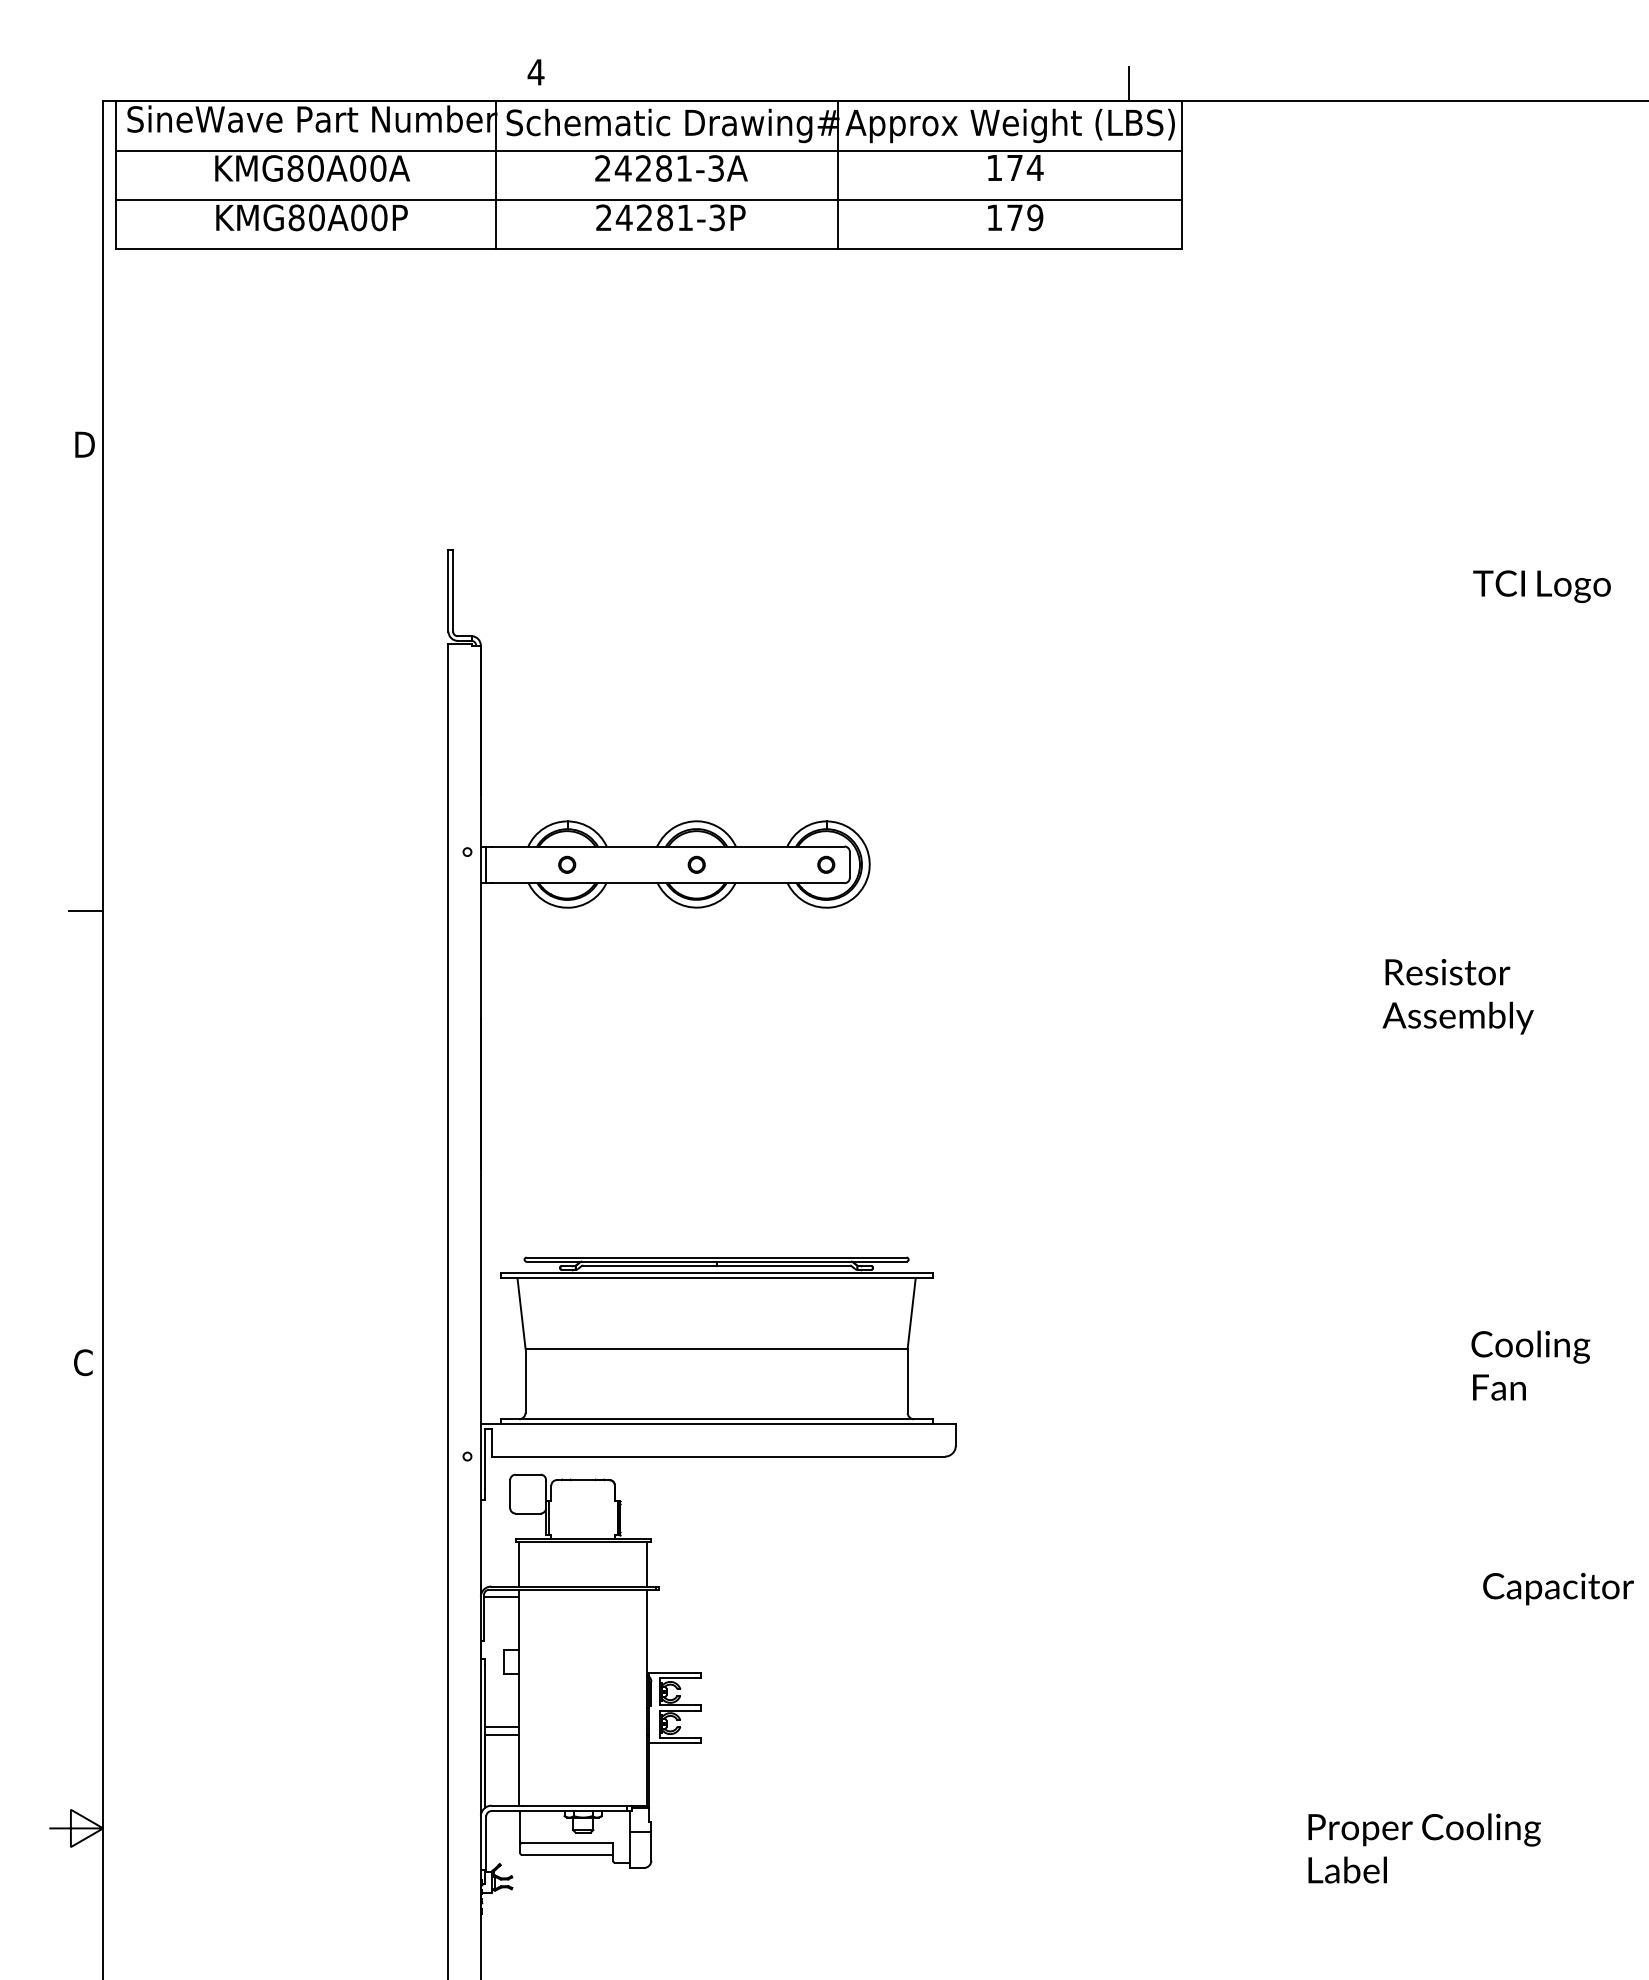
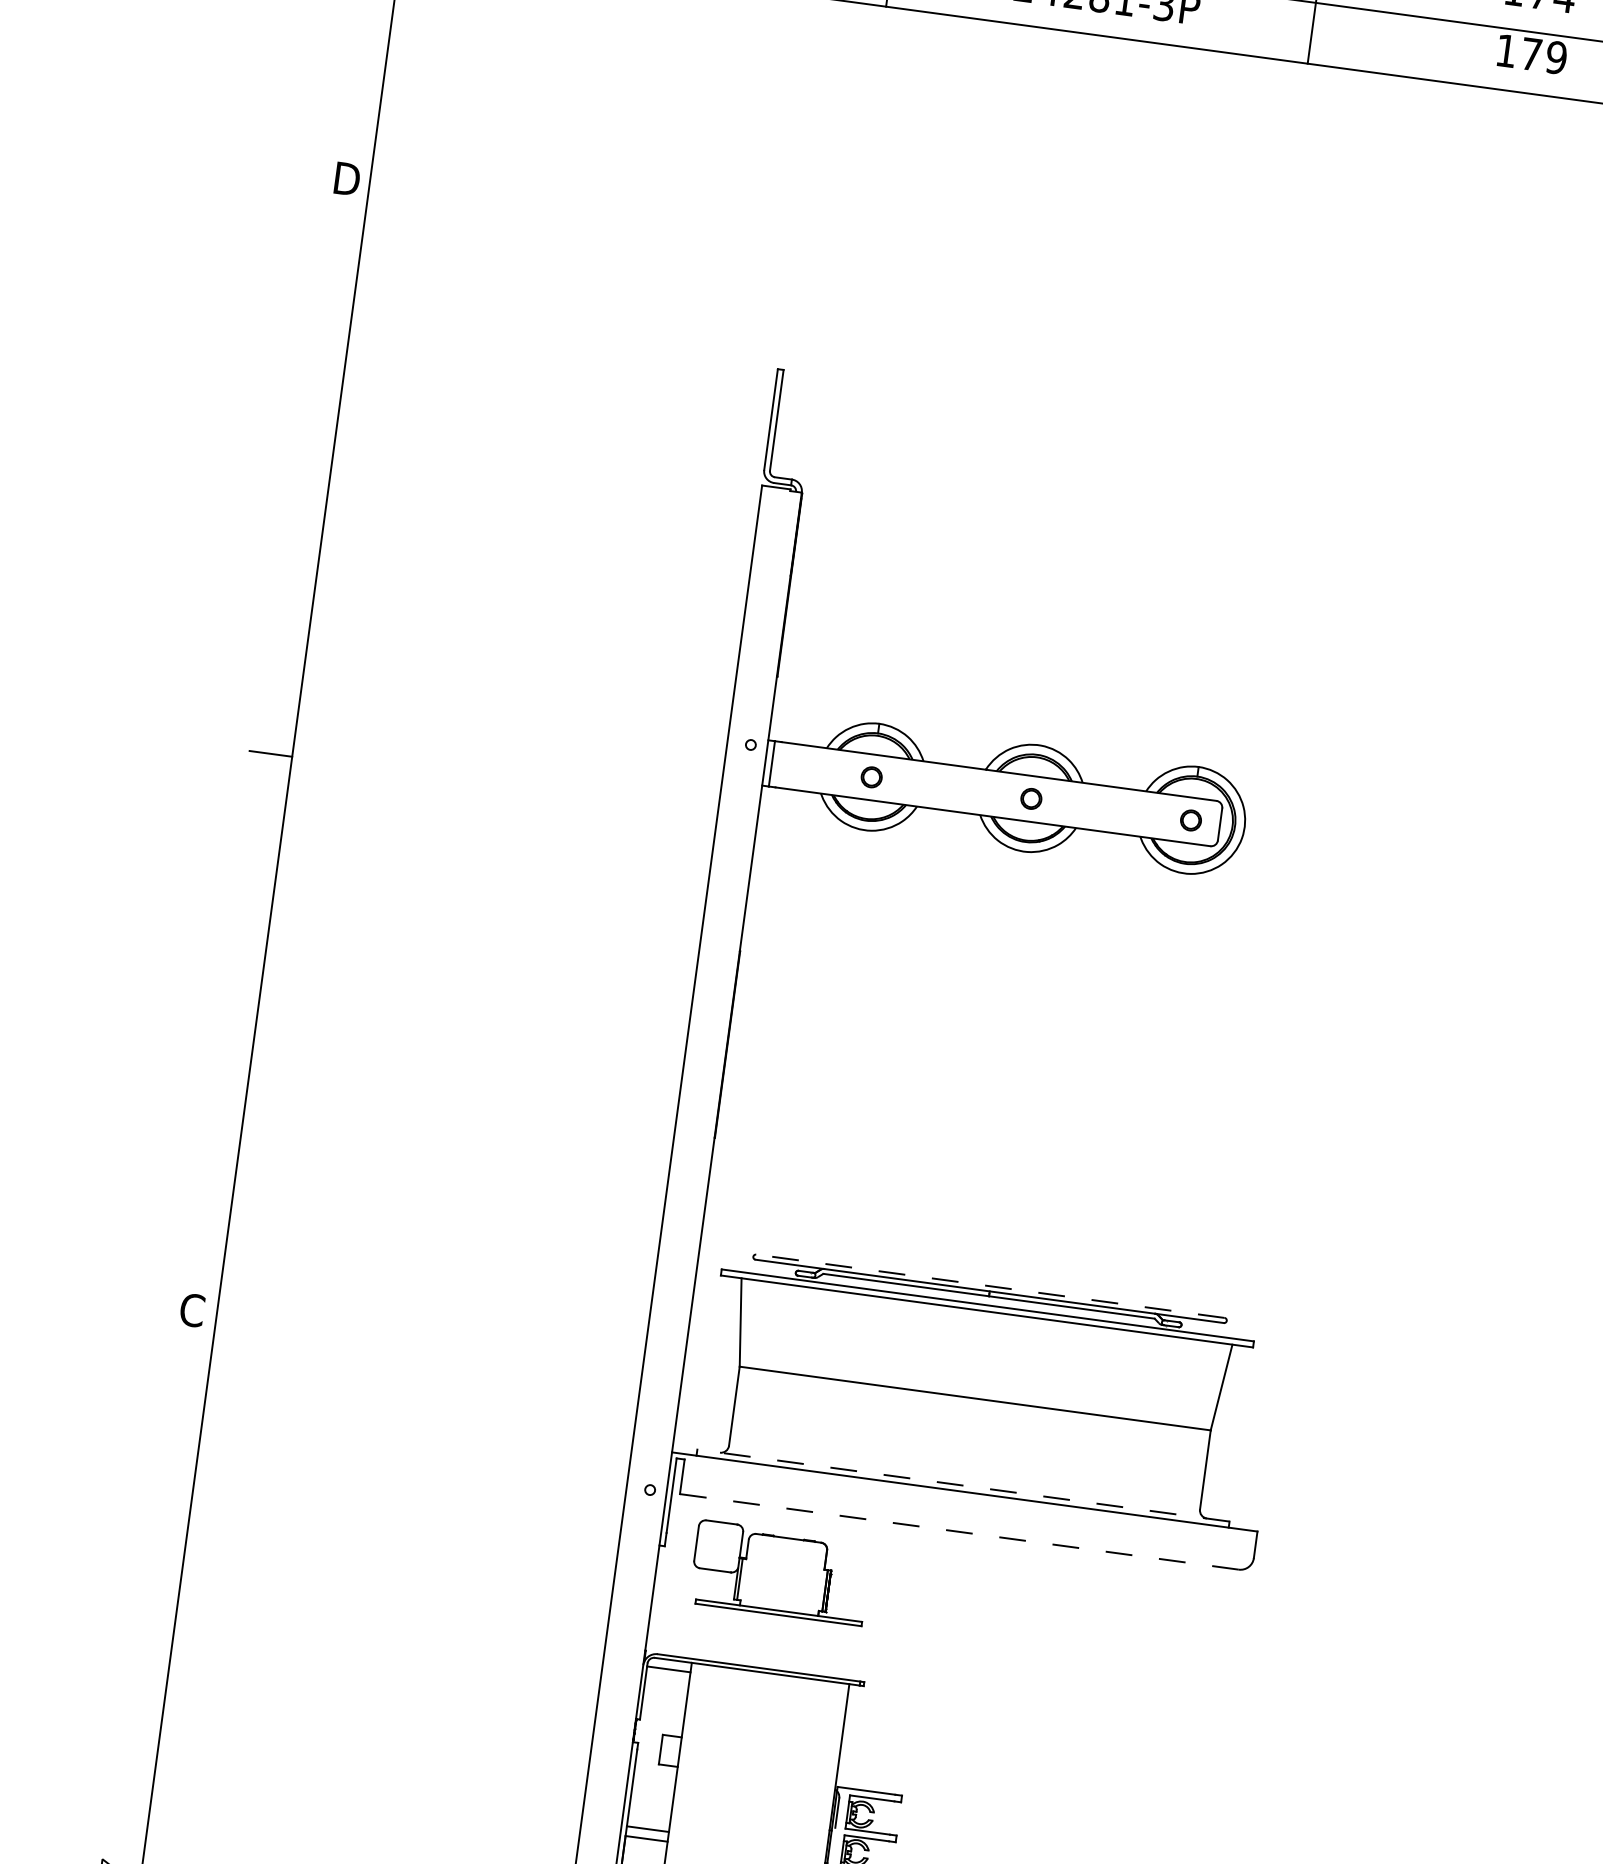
line: (716, 1257) -> (990, 1286), solid -> dashed
line: (716, 1419) -> (963, 1485), solid -> dashed
line: (718, 1456) -> (959, 1531), solid -> dashed
line: (519, 1564) -> (696, 1631), removed
line: (647, 1564) -> (854, 1653), removed

